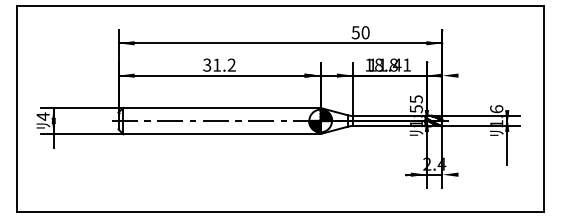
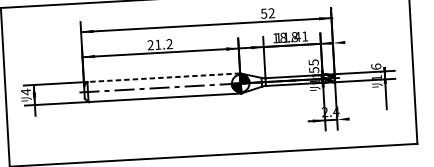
text: (365, 32) -> (271, 13), 50 -> 52
text: (207, 65) -> (150, 45), 31.2 -> 21.2
line: (221, 108) -> (163, 78), solid -> dashed

